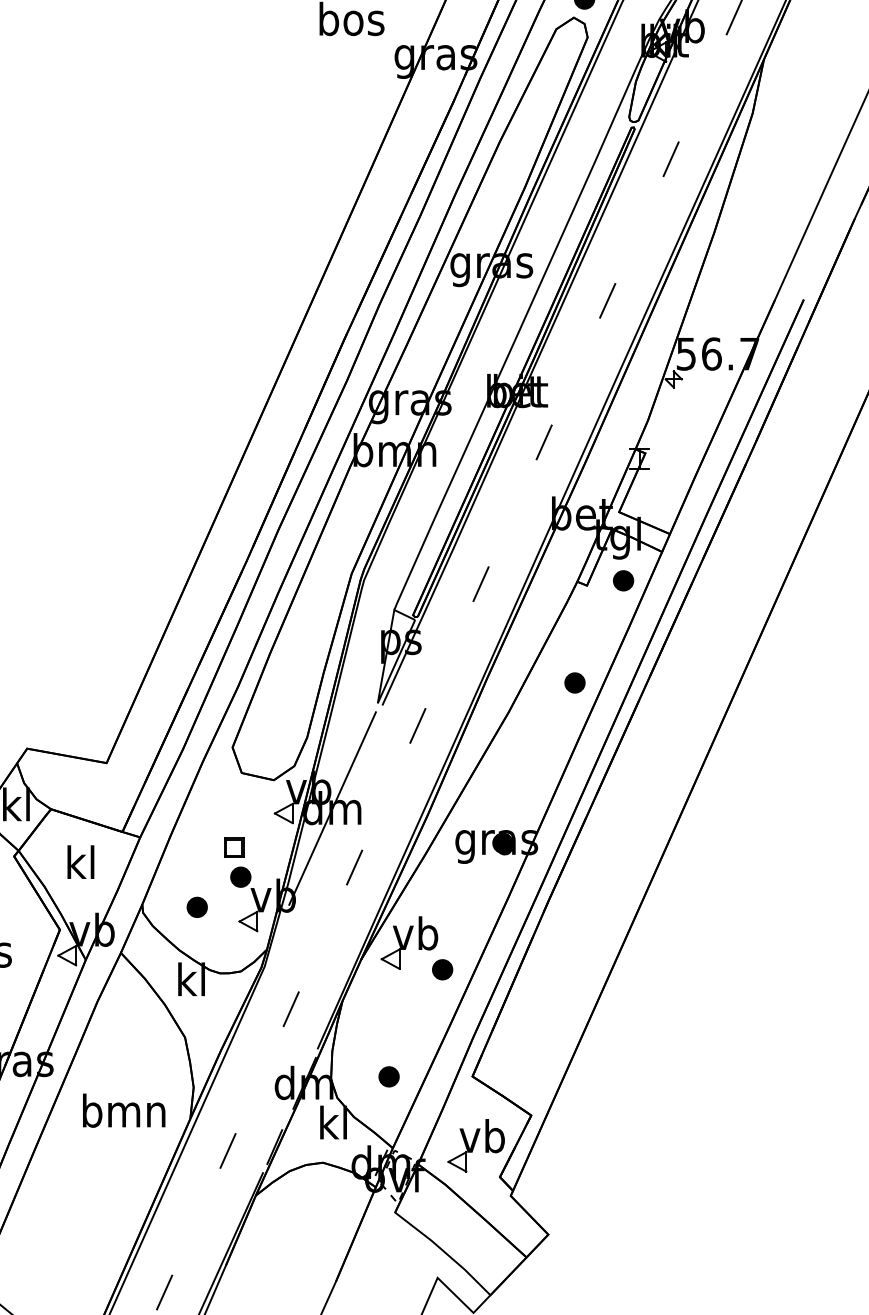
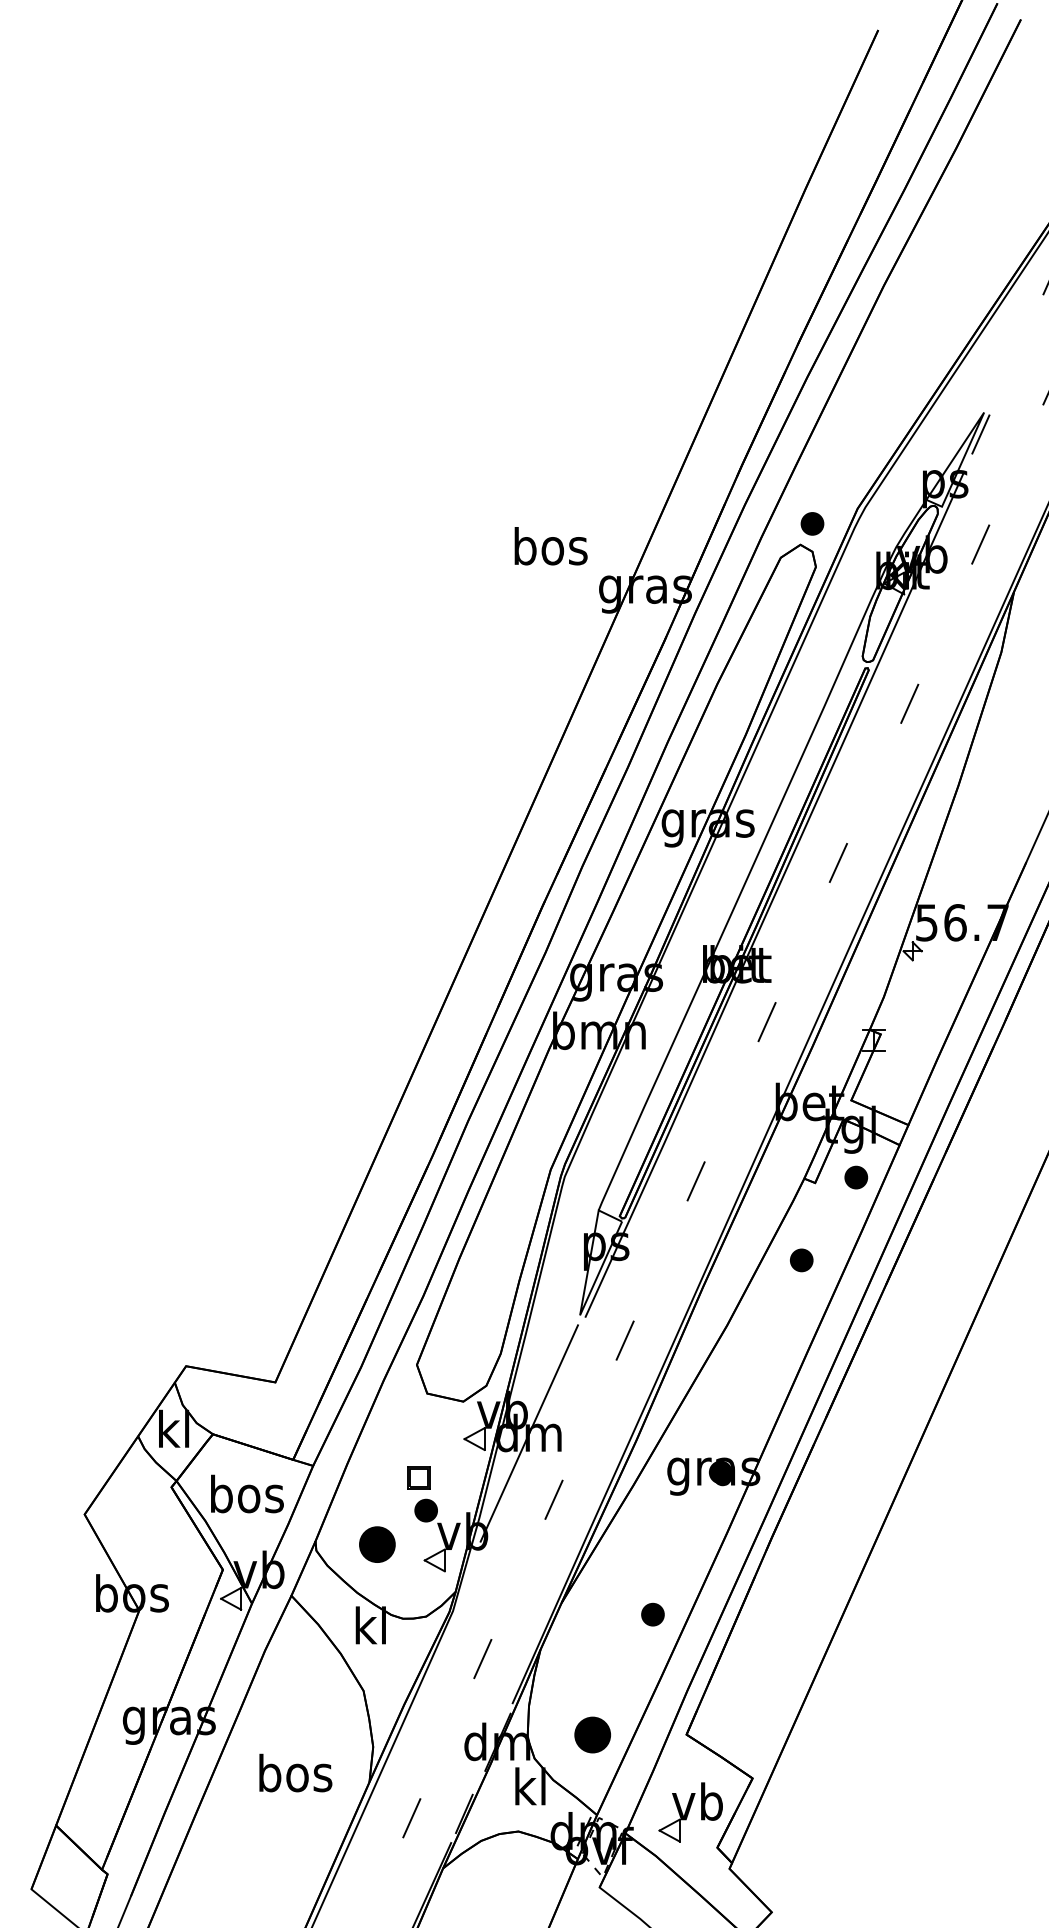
part: (574, 683) -> (801, 1260), moved
text: (81, 861) -> (247, 1493), kl -> bos
part: (196, 907) -> (376, 1544), size x1.6
part: (409, 942) -> (615, 1584), removed
part: (388, 1076) -> (592, 1734), size x1.6
text: (123, 1110) -> (294, 1772), bmn -> bos

